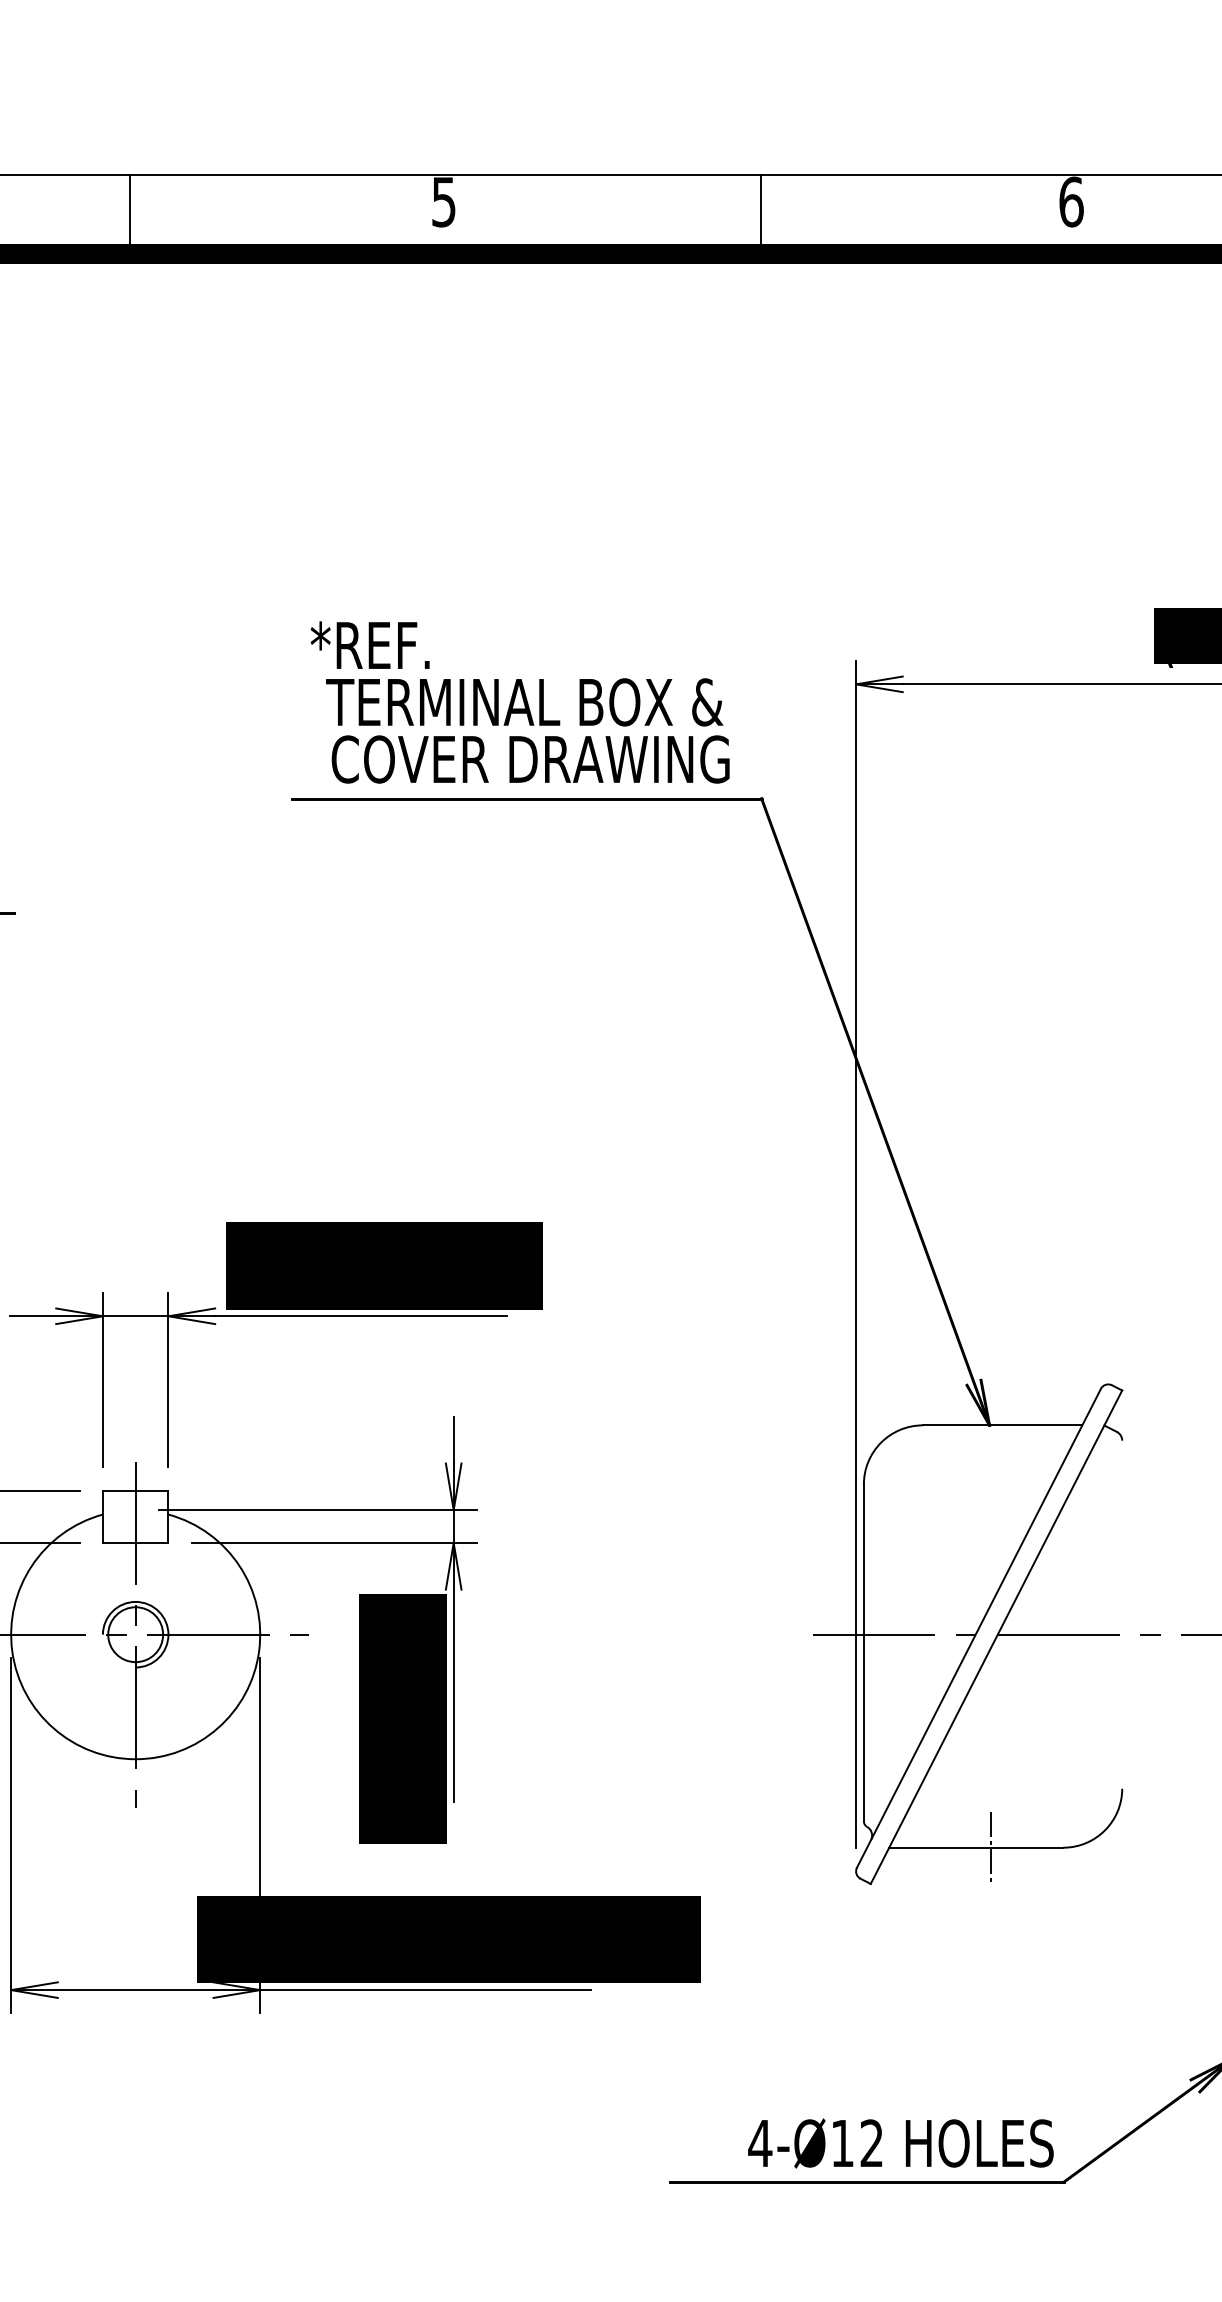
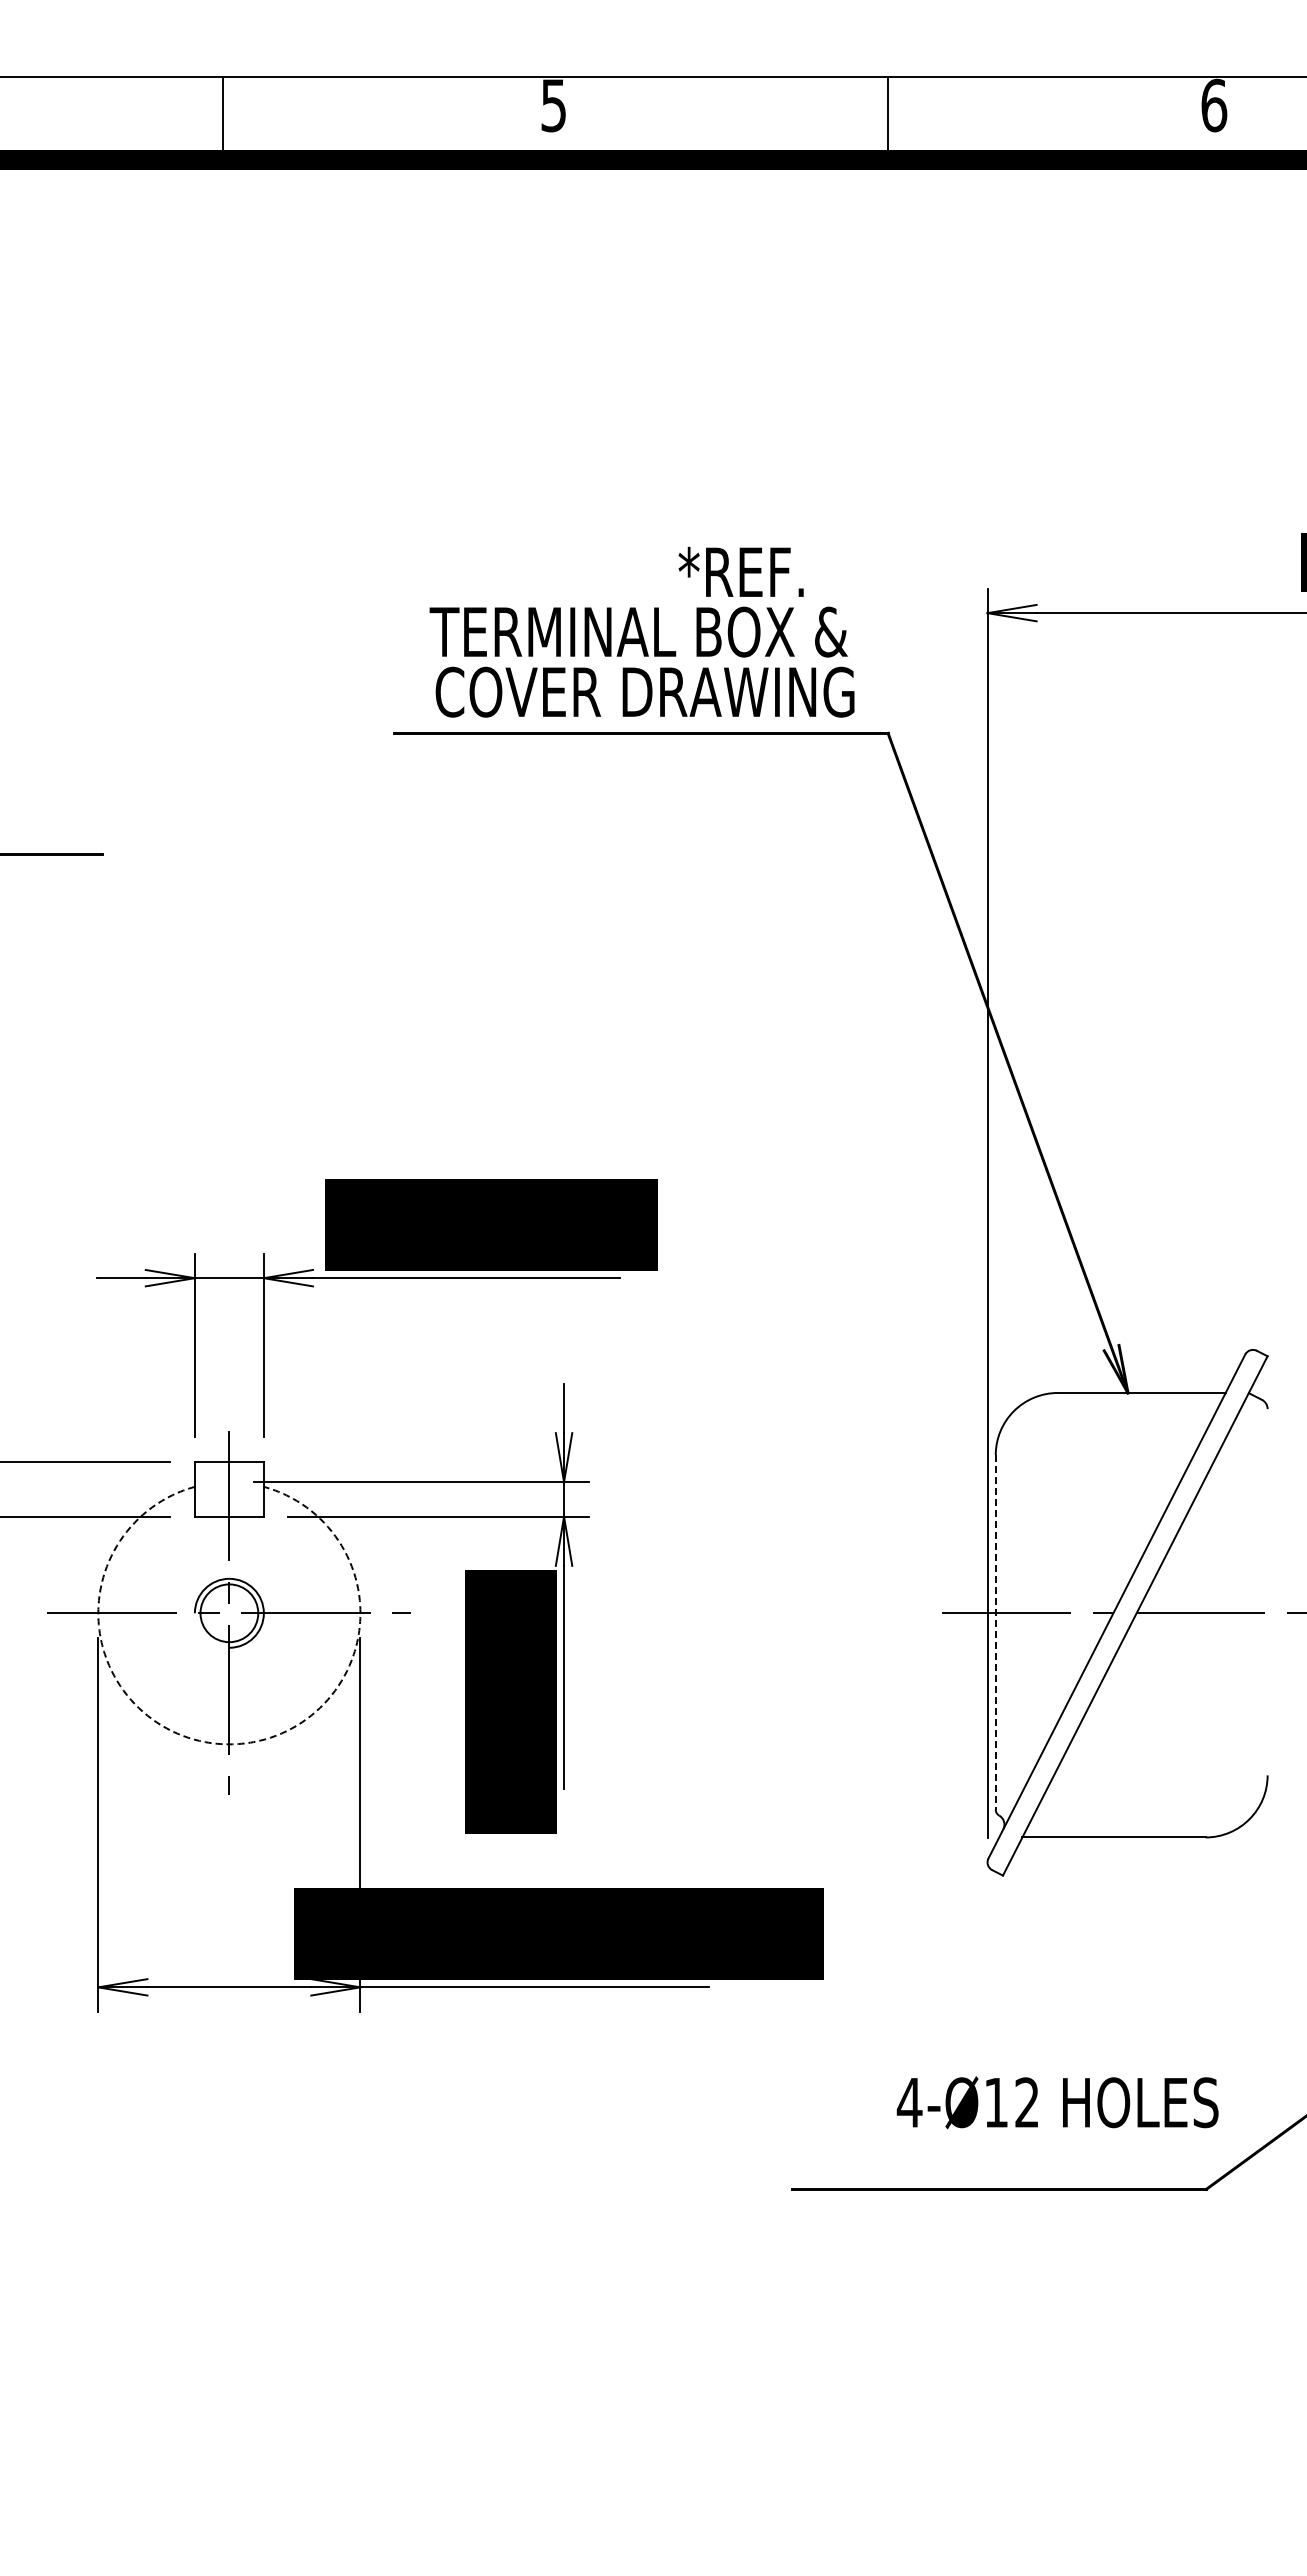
text: (369, 644) -> (740, 571), moved
line: (863, 1652) -> (995, 1632), solid -> dashed
arc: (135, 1759) -> (229, 1744), solid -> dashed
line: (990, 1847) -> (1129, 1837), removed
text: (900, 2143) -> (1057, 2102), moved

